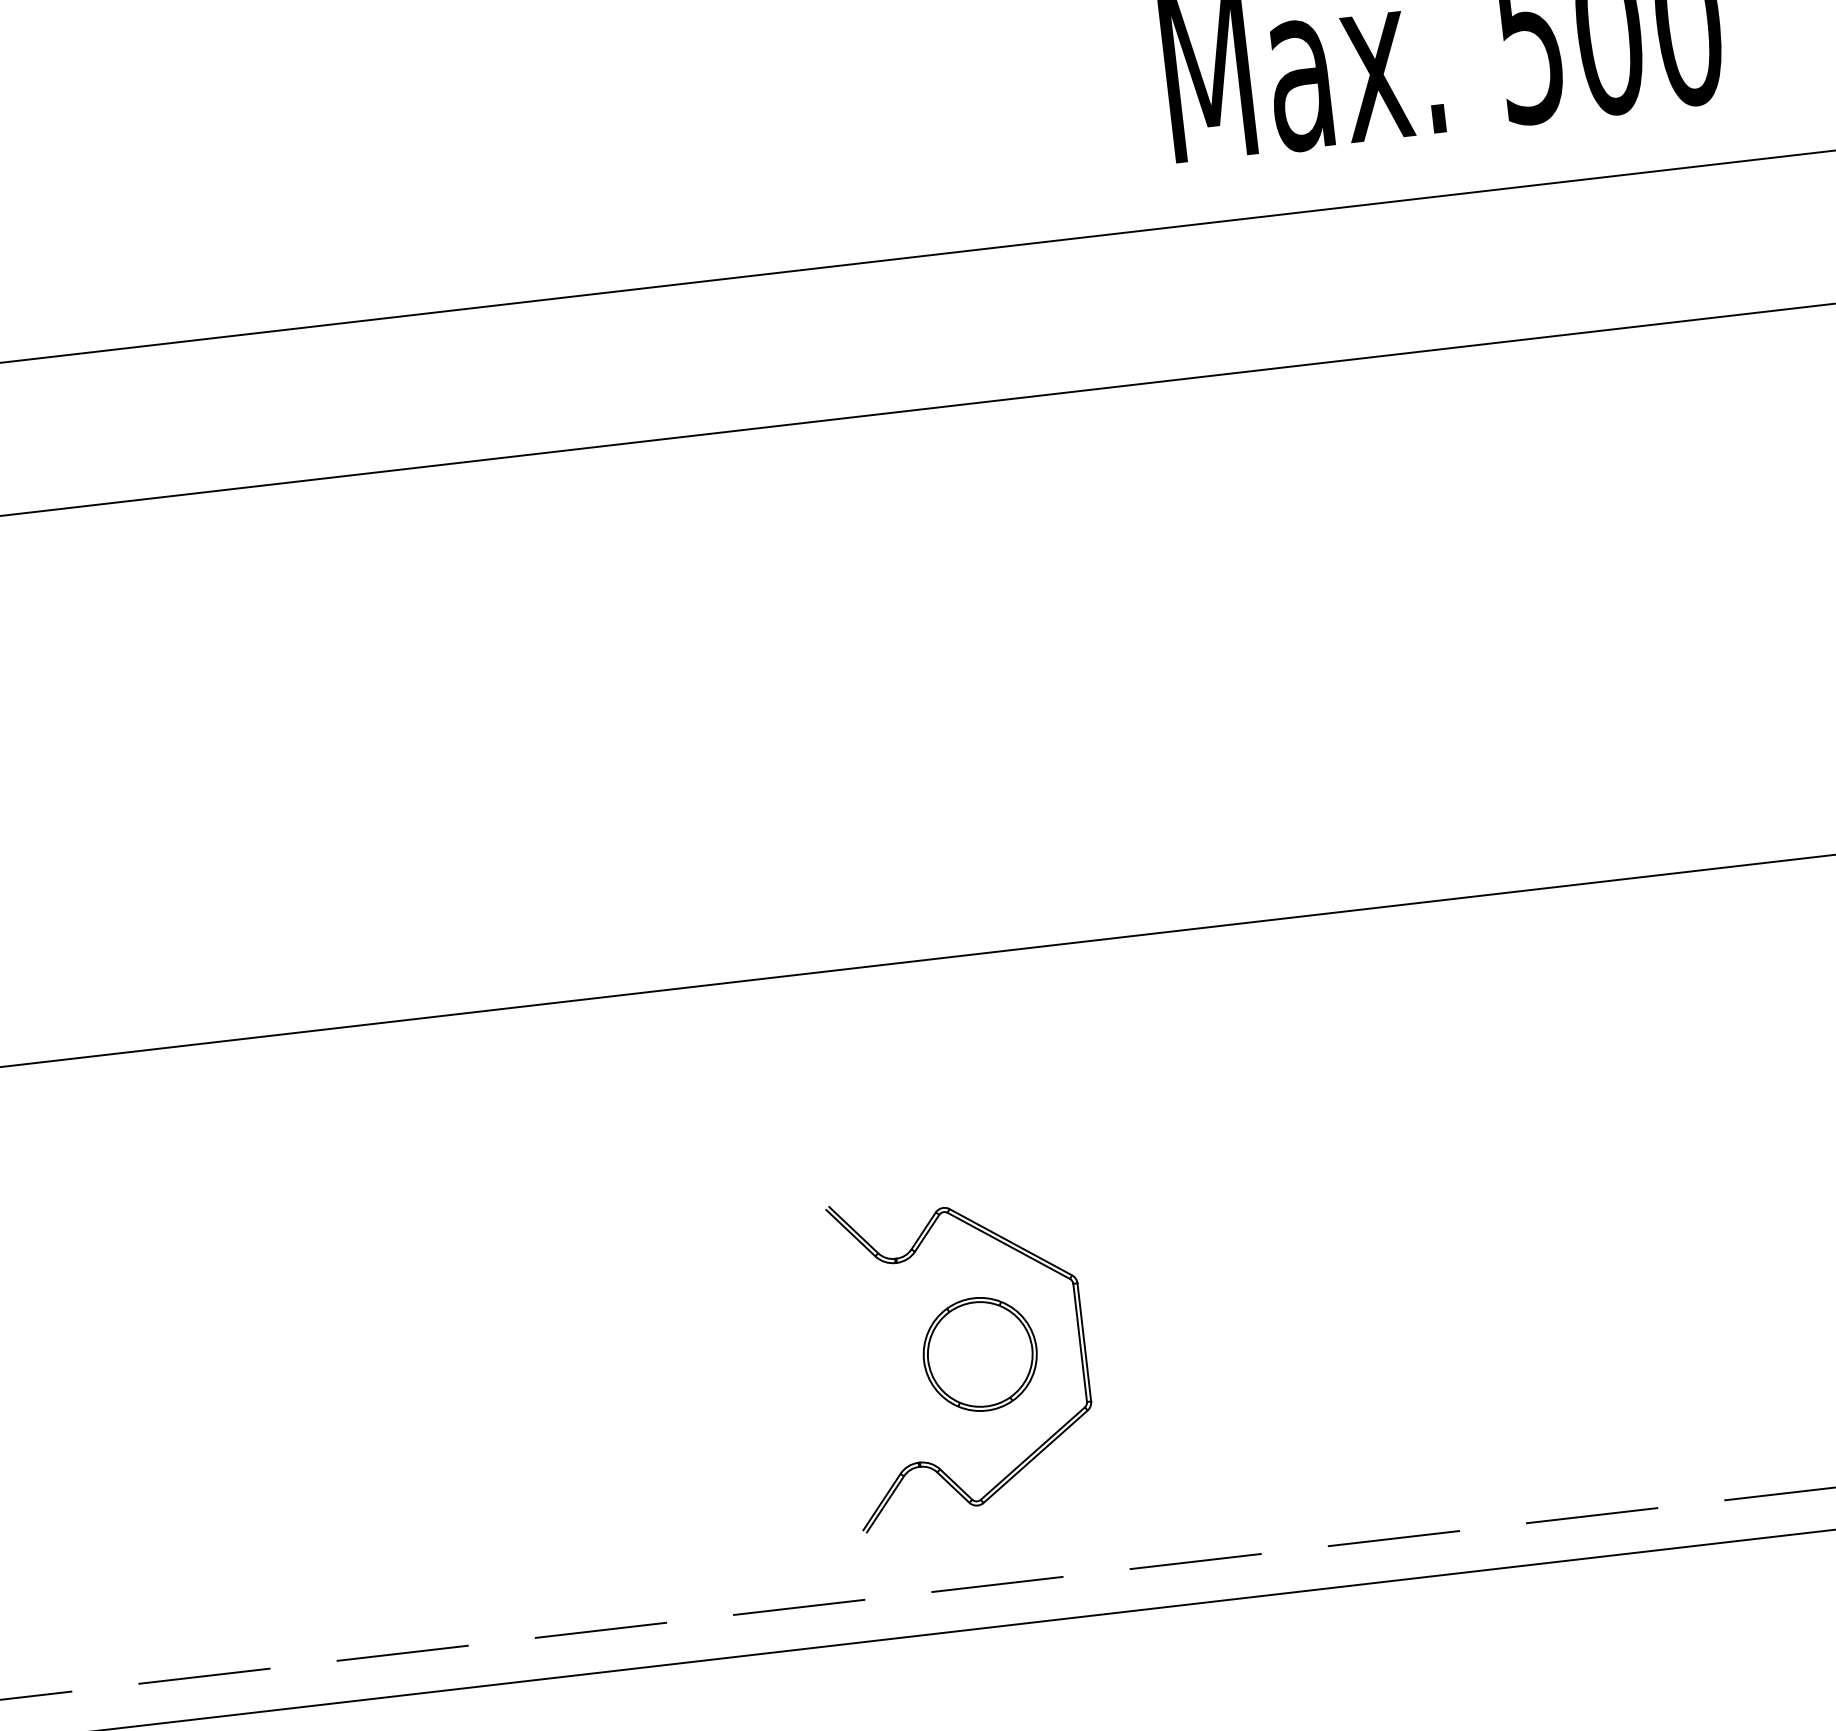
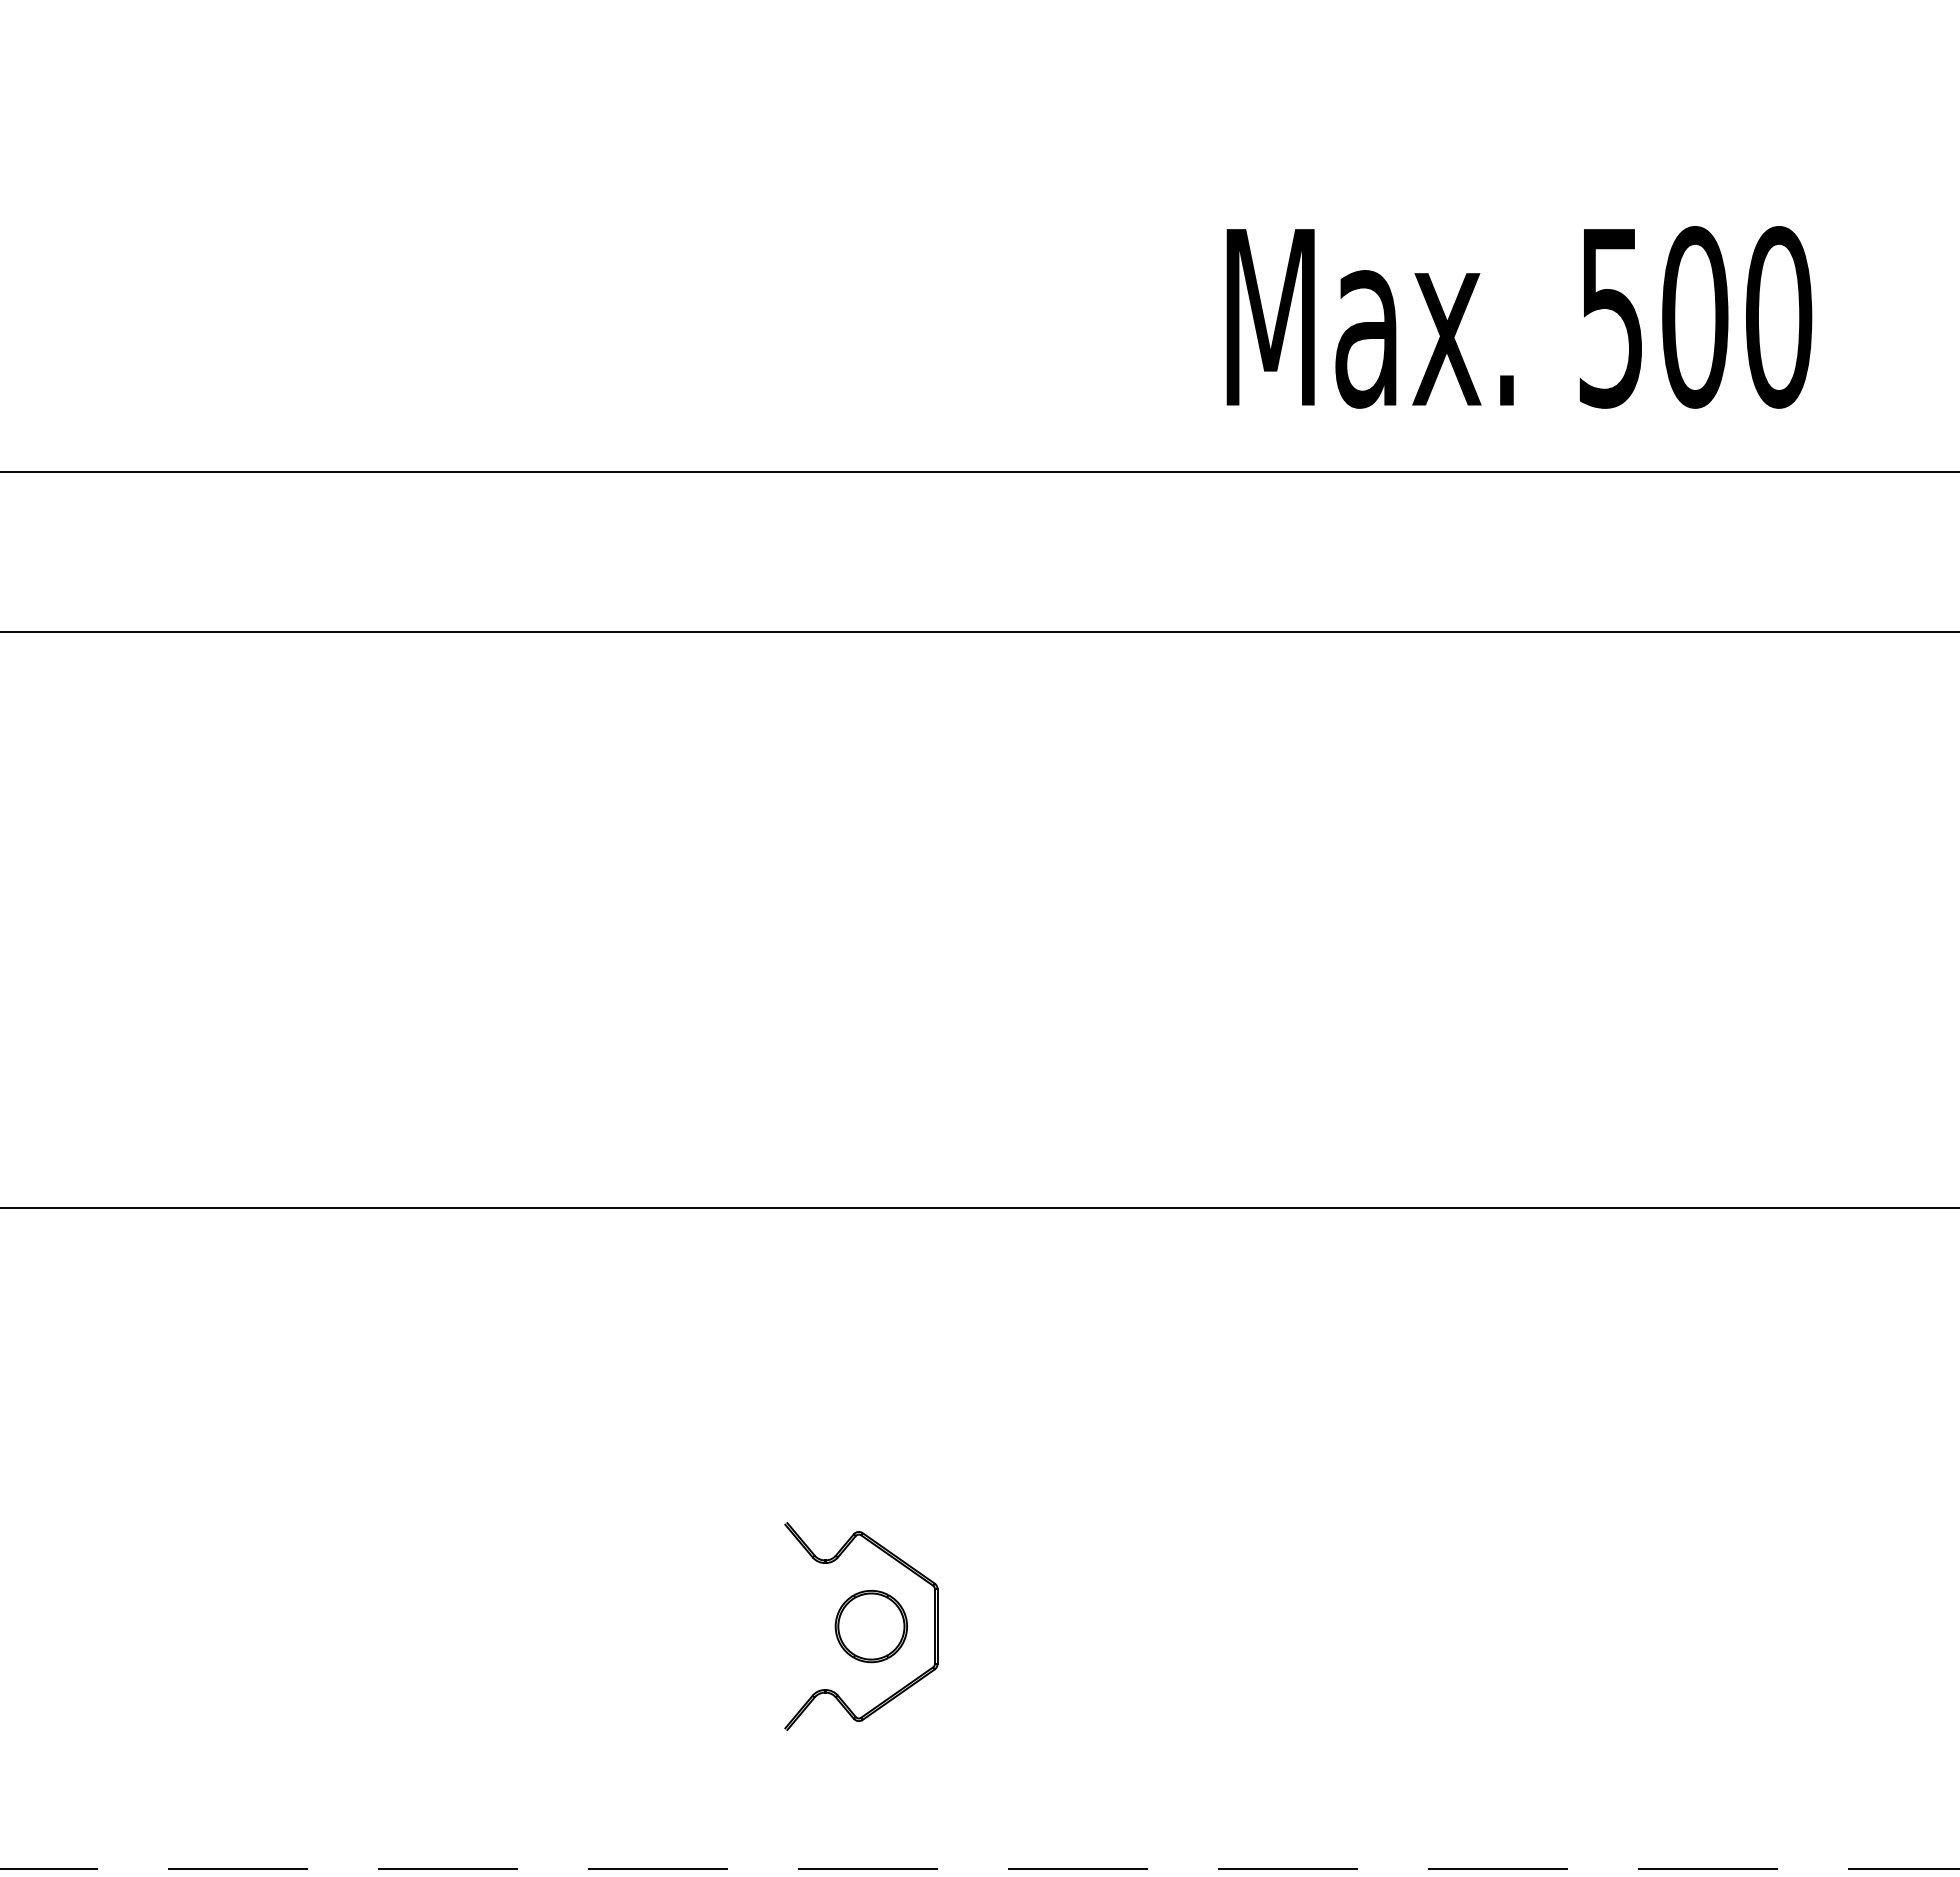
part: (964, 1356) -> (861, 1626), size x0.6

